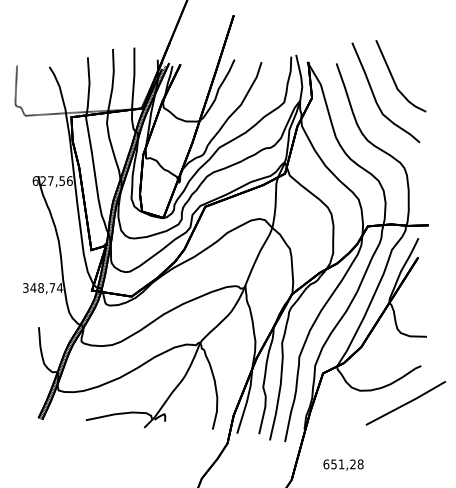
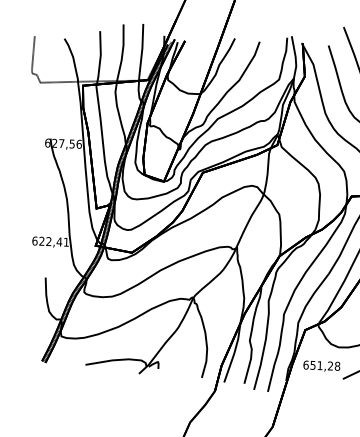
text: (43, 287) -> (51, 241), 348,74 -> 622,41
text: (343, 464) -> (321, 365), moved

